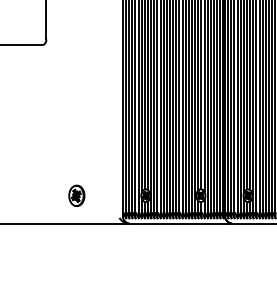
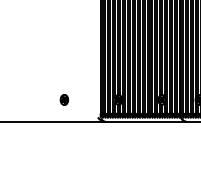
part: (76, 195) -> (64, 99), size x0.62

